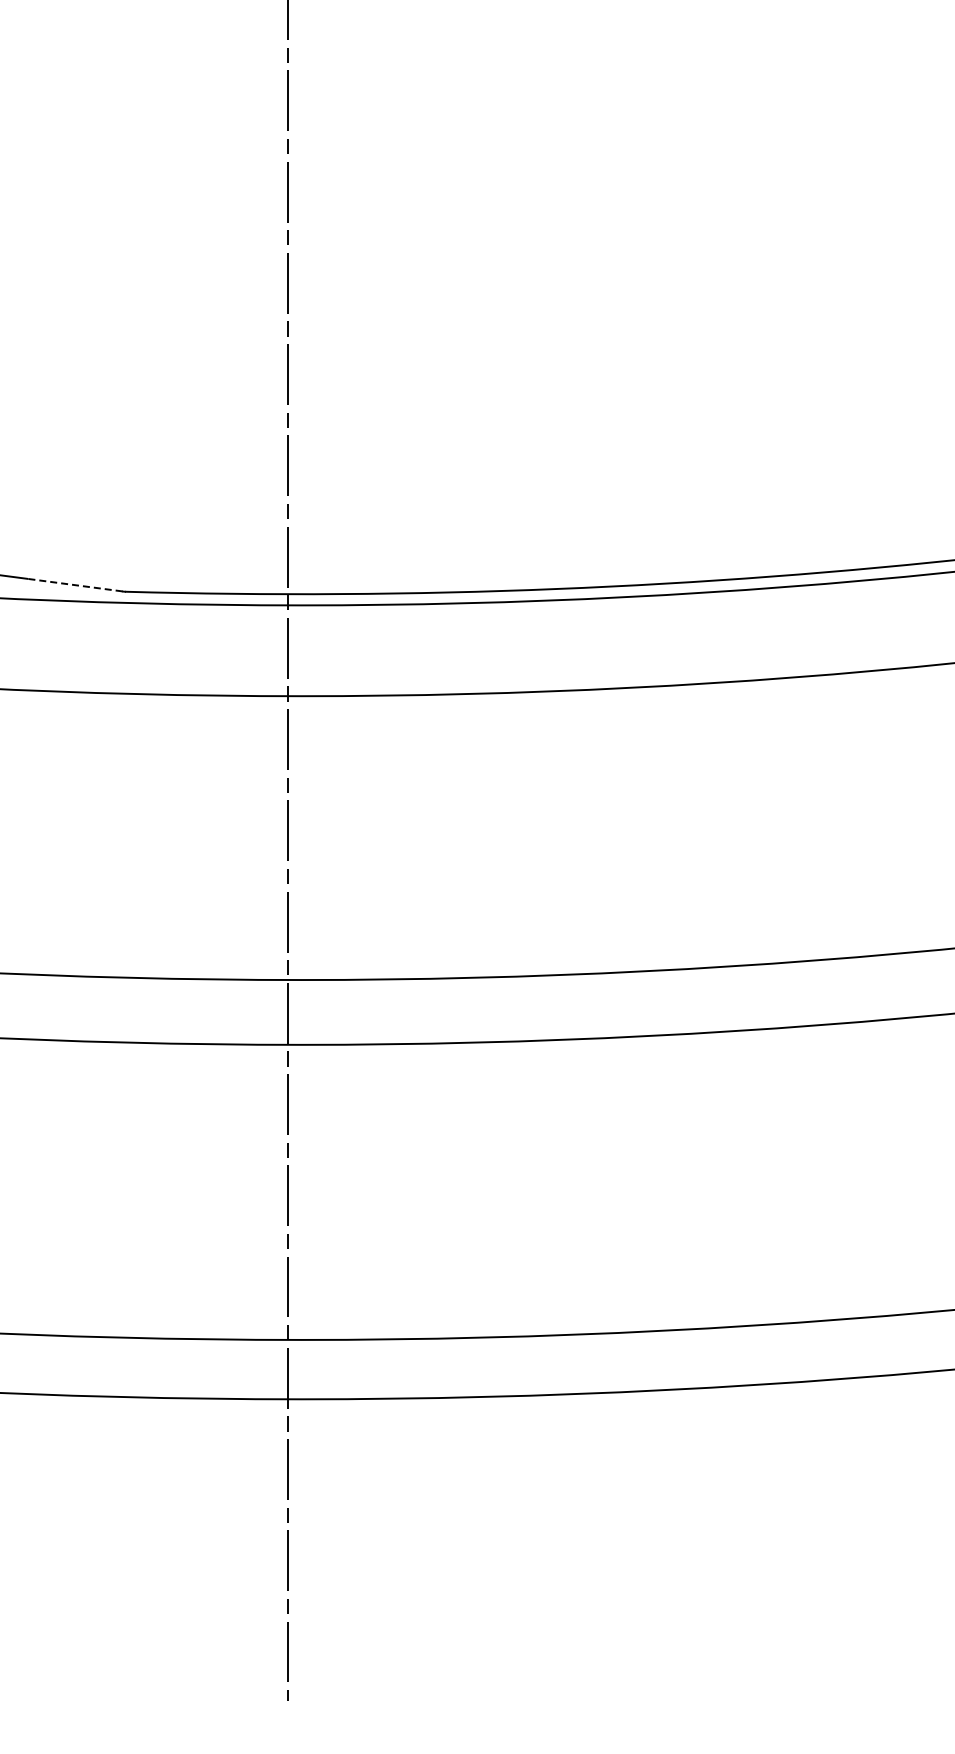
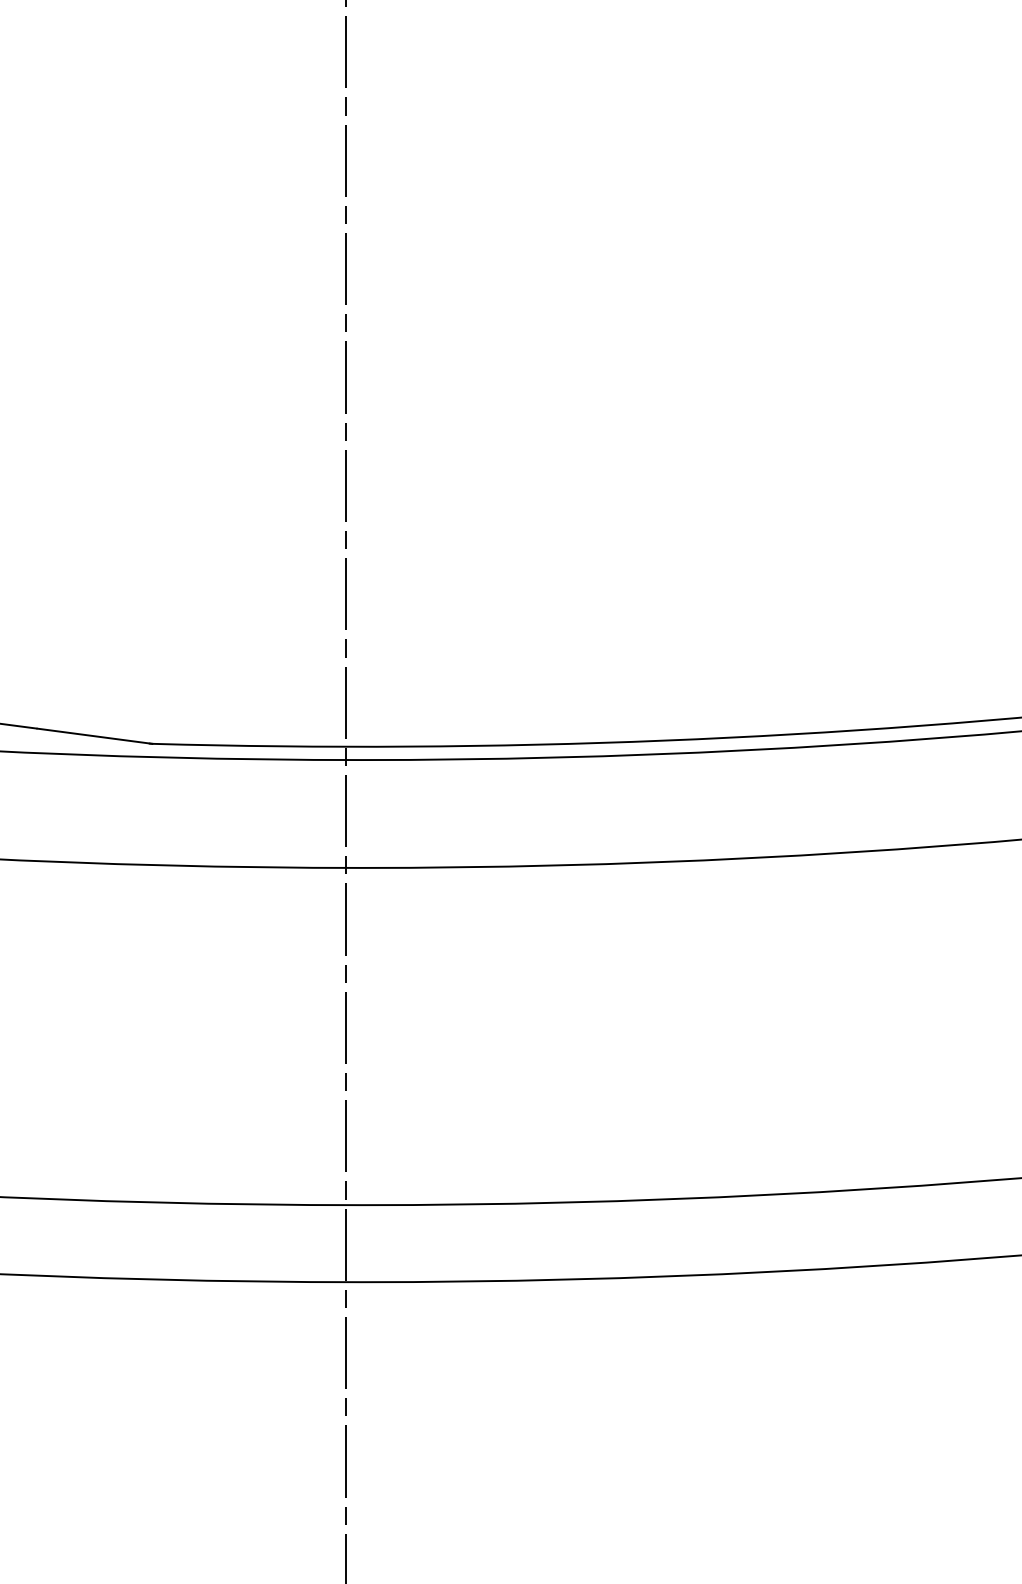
line: (76, 585) -> (94, 736), dashed -> solid

